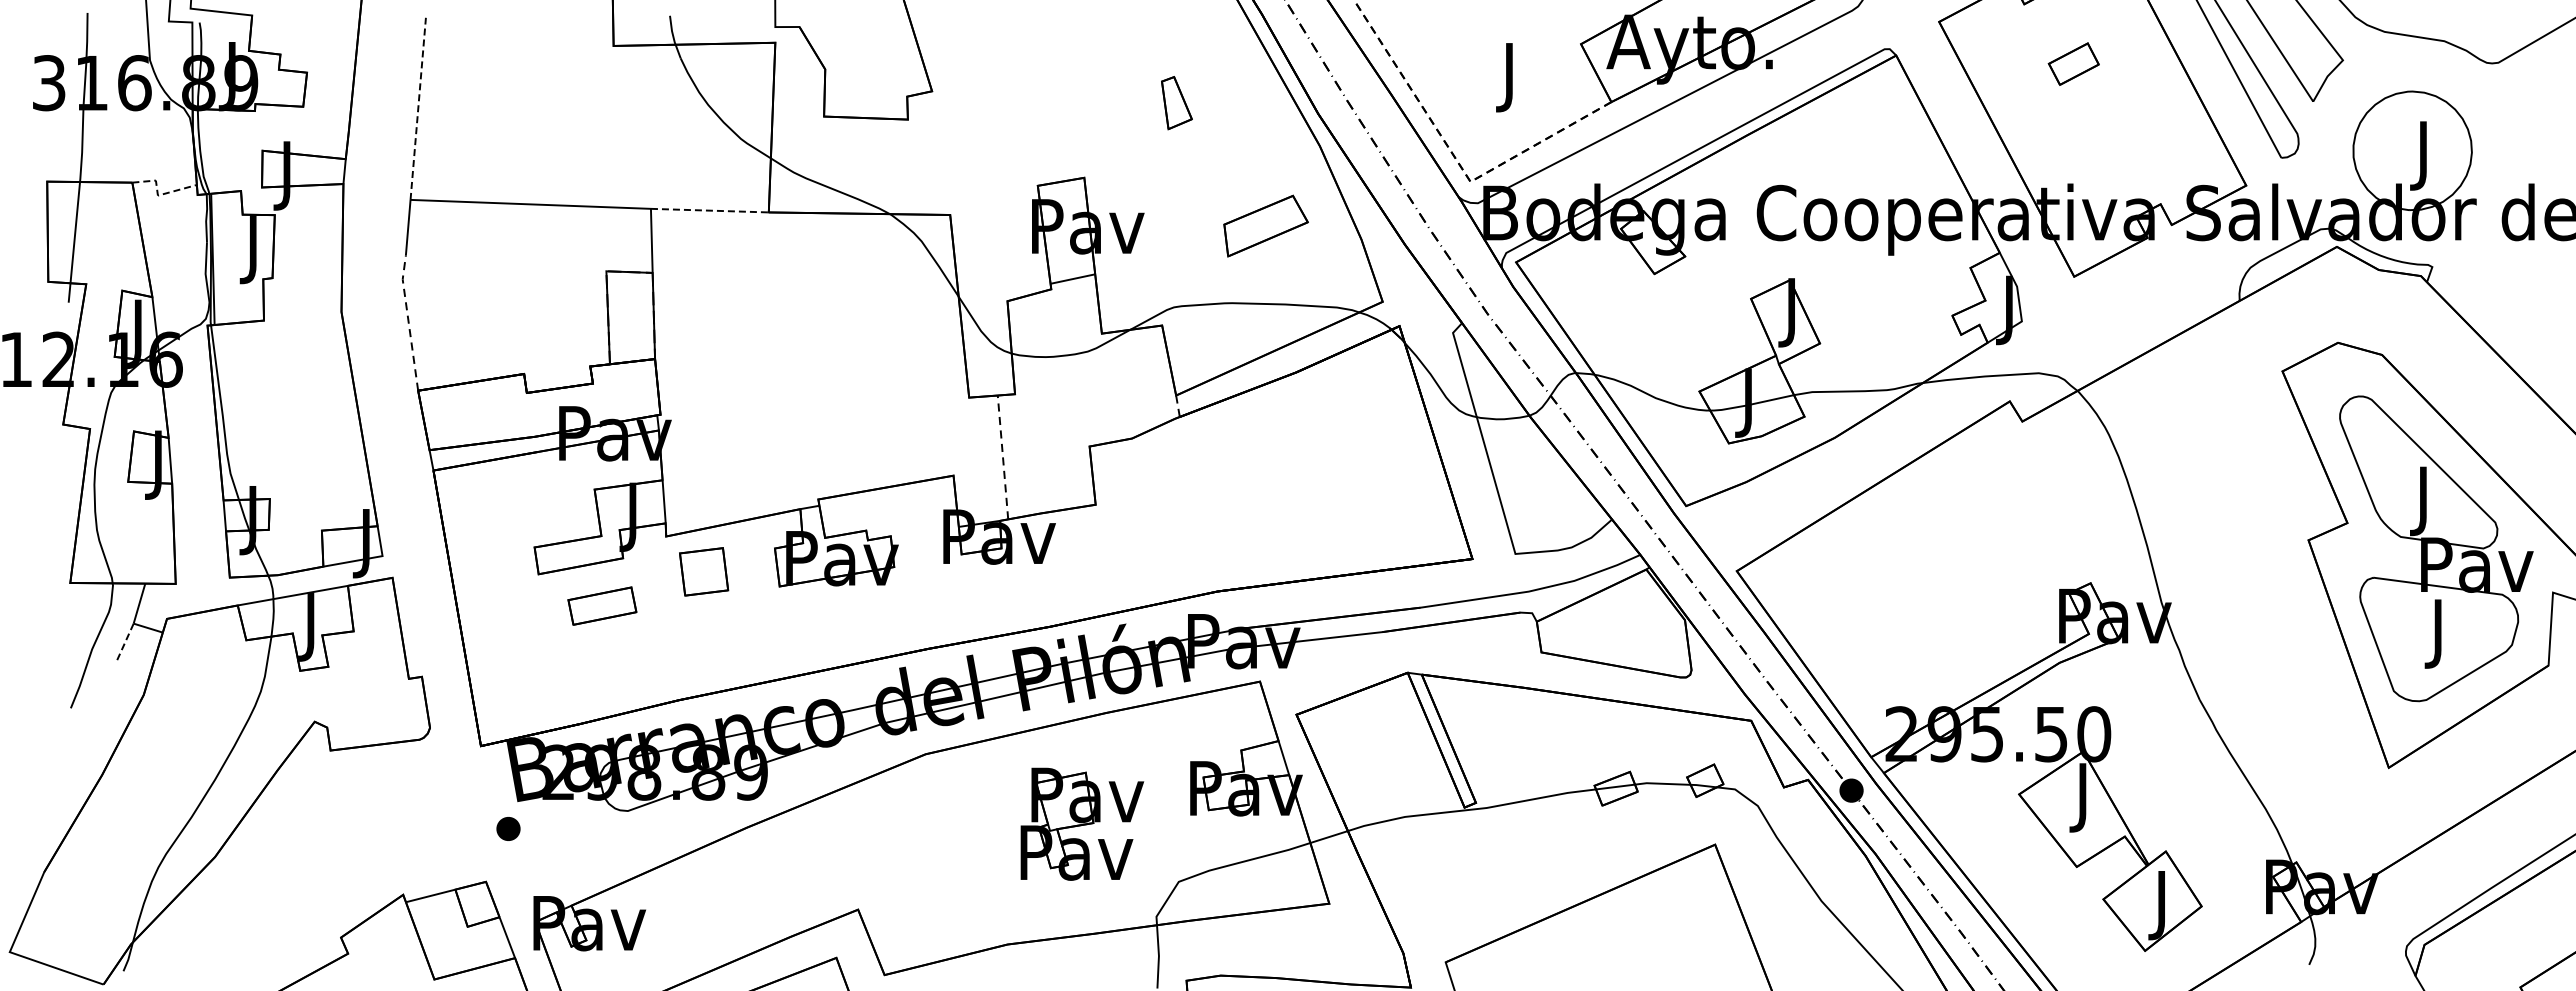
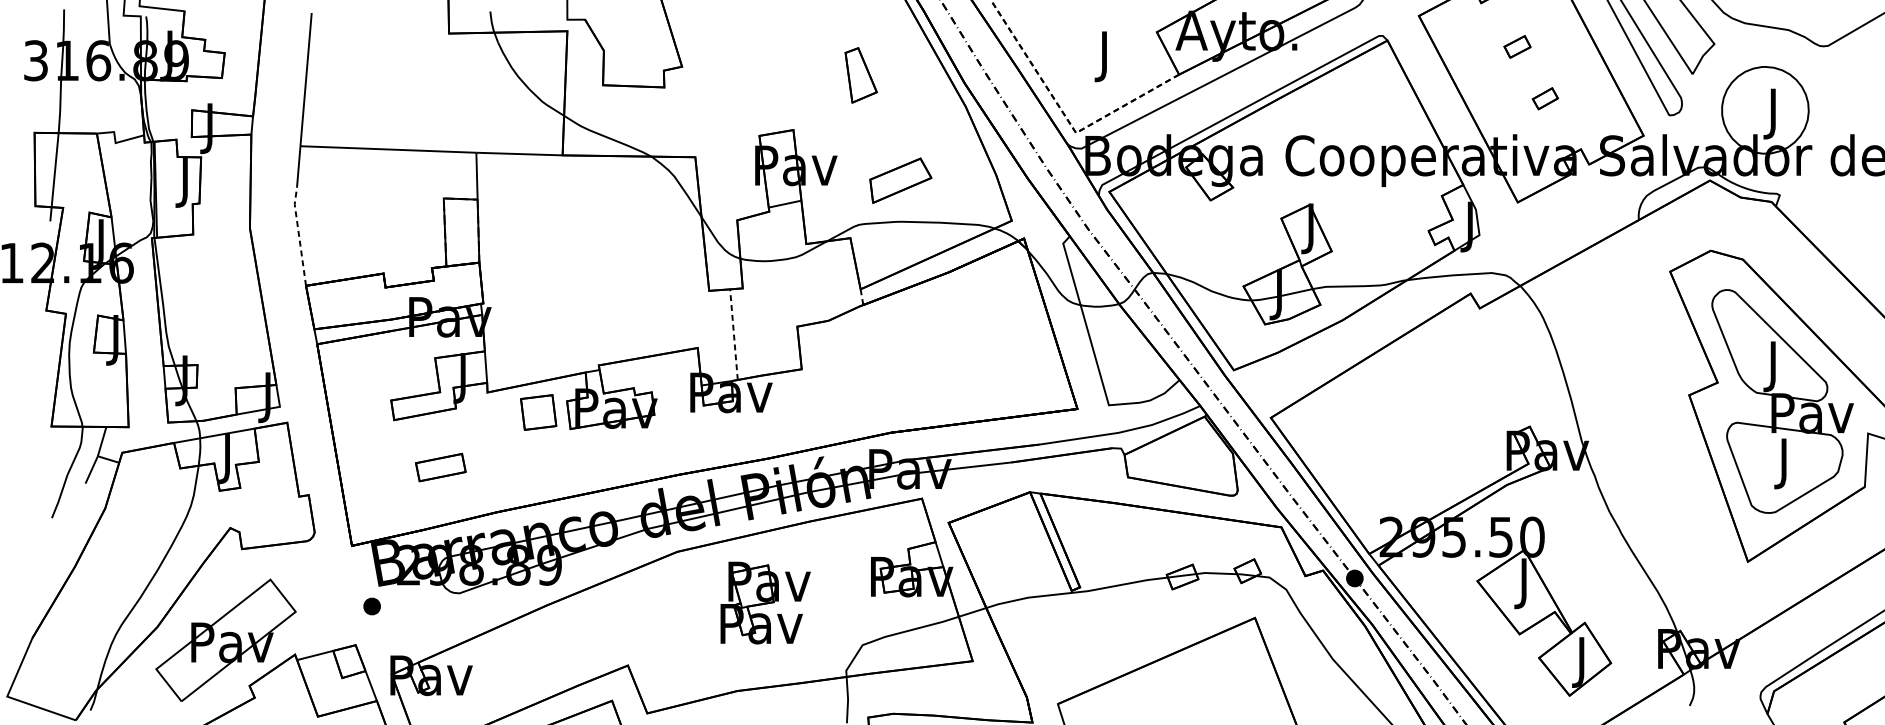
part: (2073, 64) -> (1517, 47), size x0.71
part: (1176, 102) -> (860, 74), size x1.43
line: (418, 108) -> (306, 79), dashed -> solid
part: (2111, 134) -> (1545, 98), added
line: (157, 195) -> (115, 142), dashed -> solid
line: (709, 210) -> (519, 153), dashed -> solid
part: (1265, 225) -> (900, 180), moved
part: (704, 571) -> (538, 412), moved
part: (602, 605) -> (440, 467), moved
line: (125, 642) -> (91, 470), dashed -> solid
part: (1082, 823) -> (765, 602), moved
part: (308, 875) -> (225, 640), added

